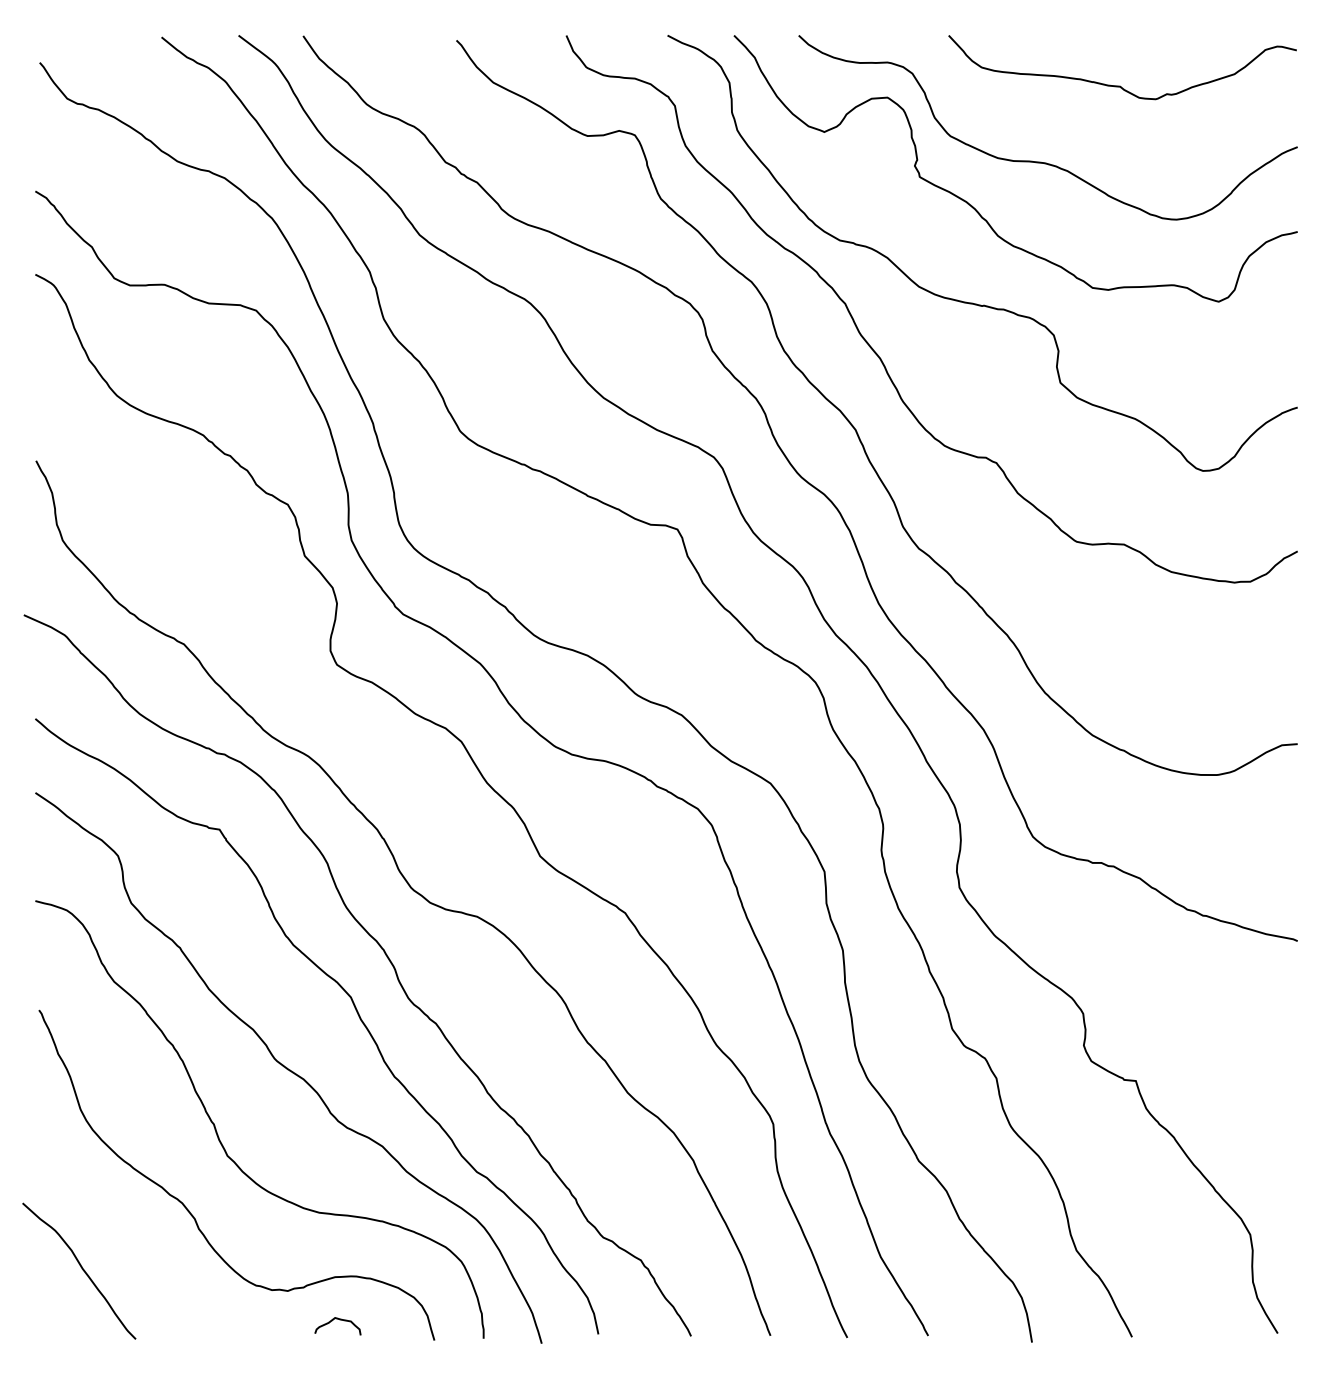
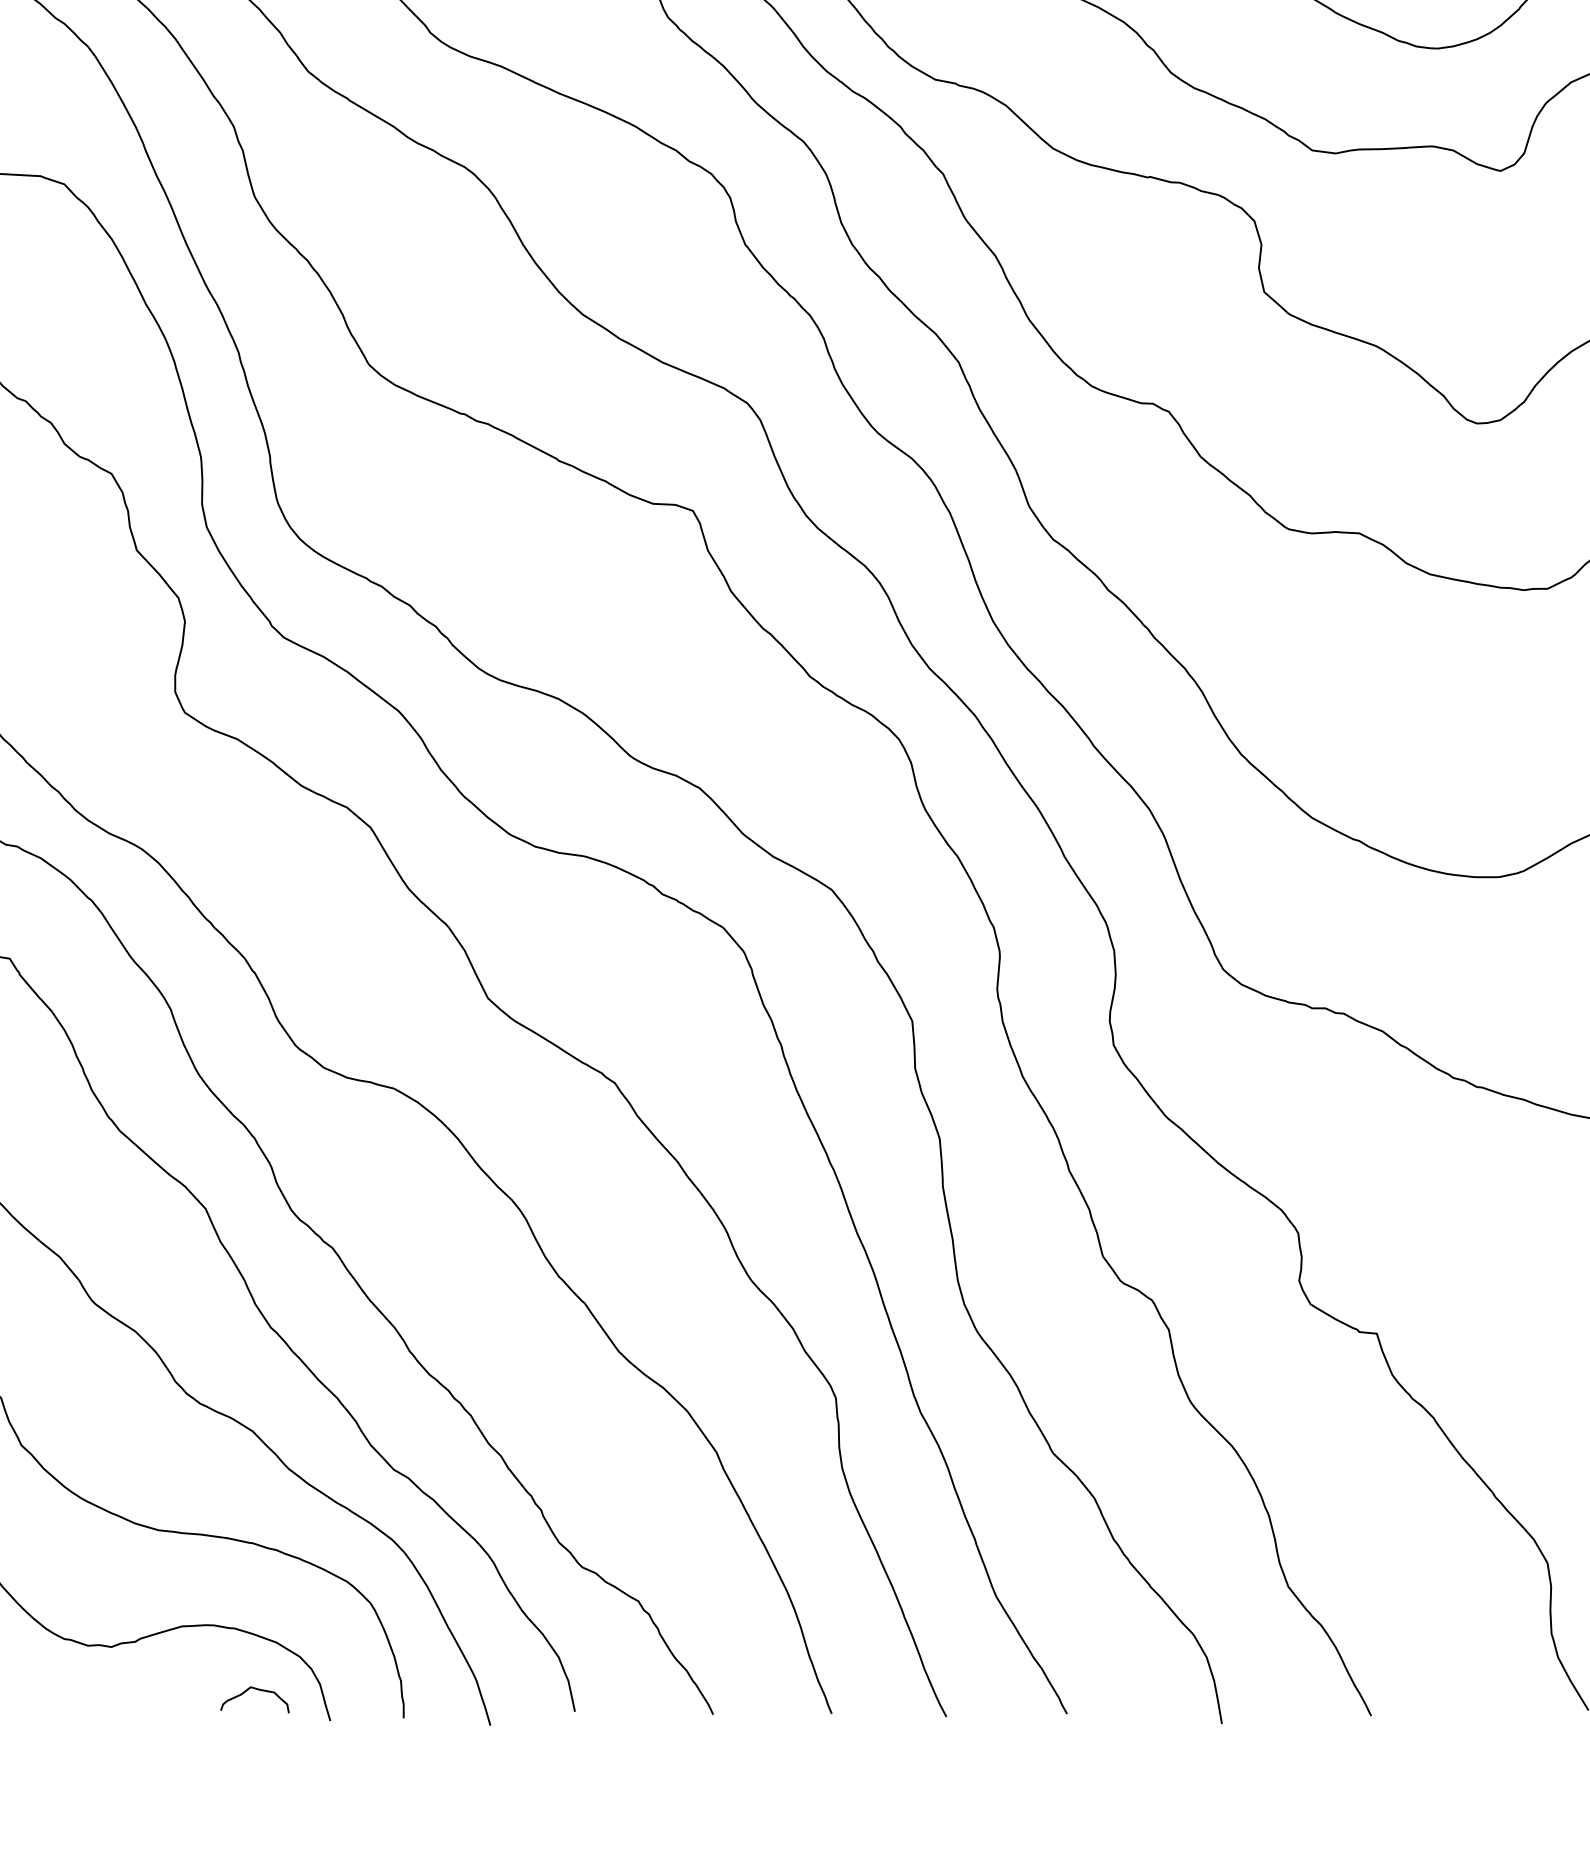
curve: (339, 1320) -> (257, 1691), moved

